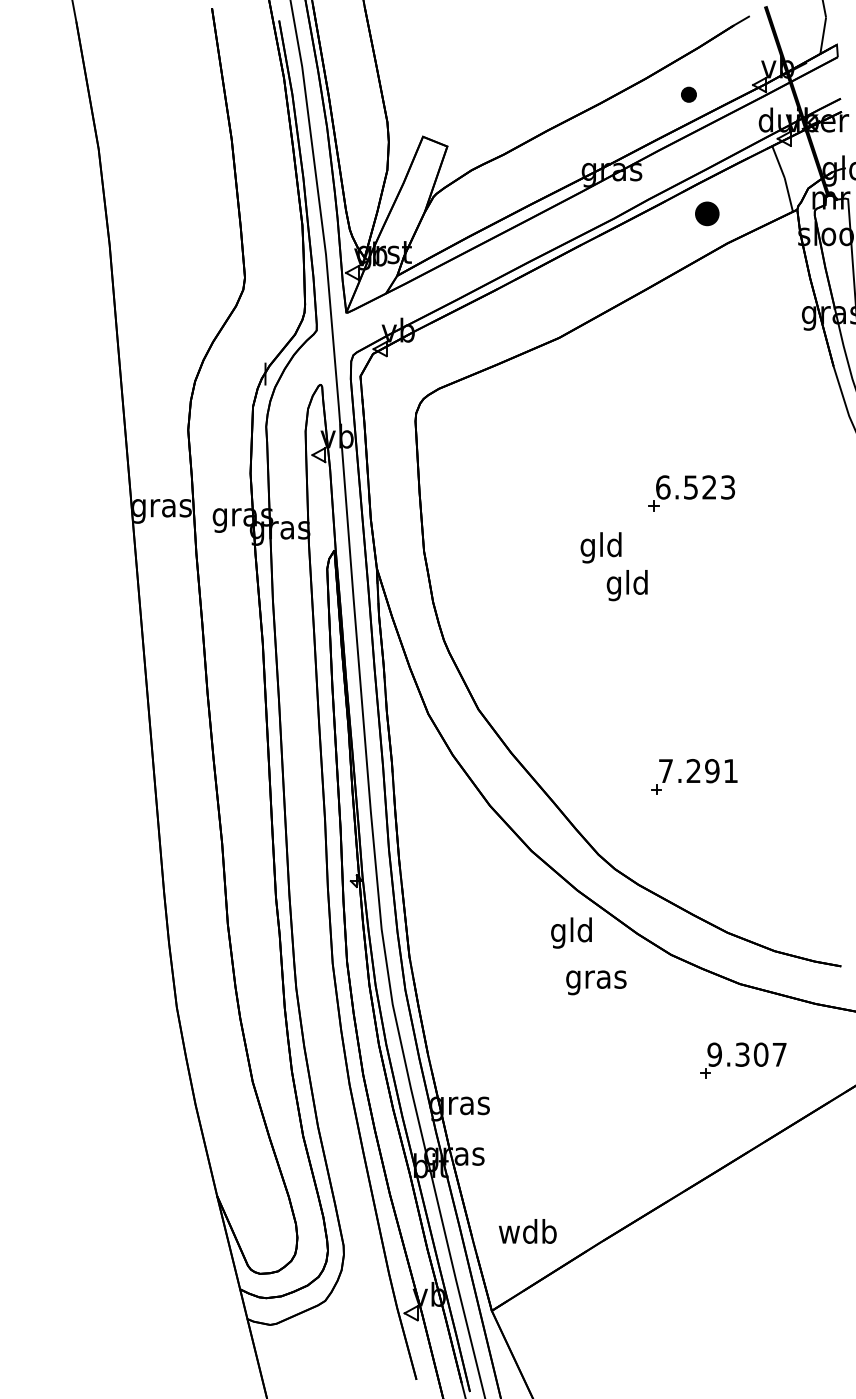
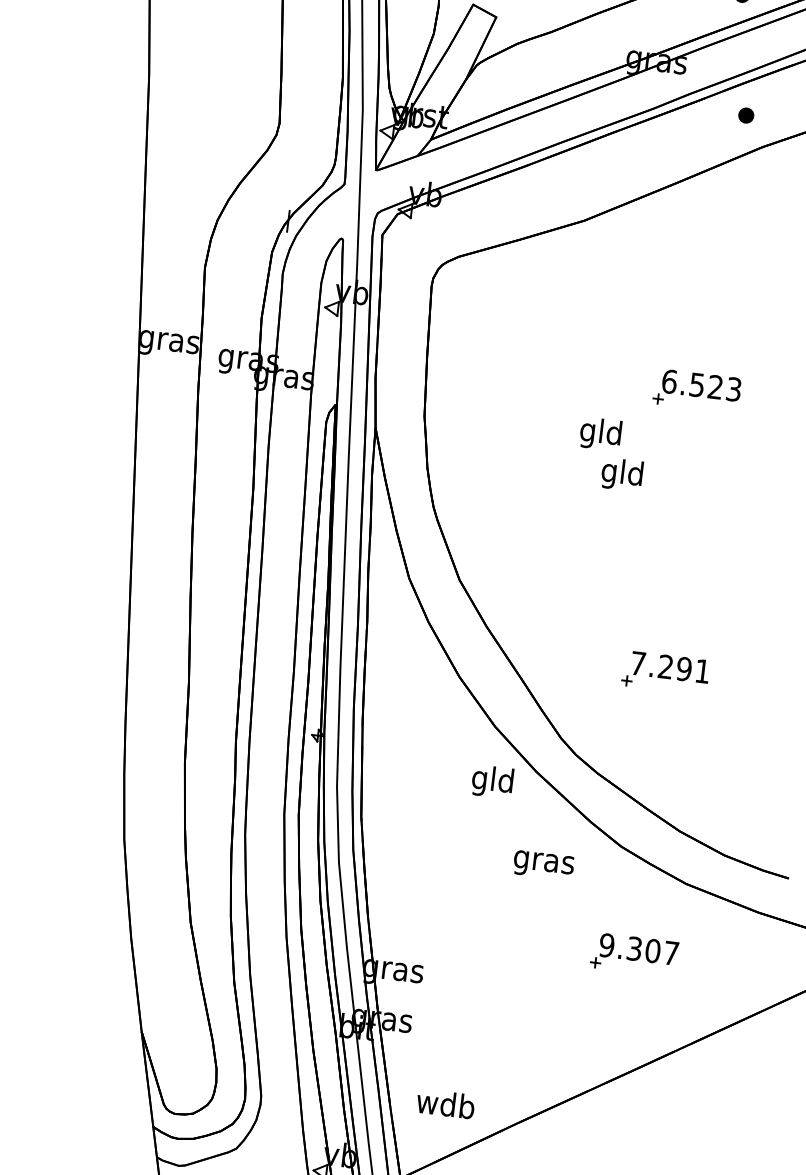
part: (707, 214) -> (746, 116), size x0.62
text: (571, 932) -> (492, 781), moved
part: (743, 1060) -> (634, 954), moved

